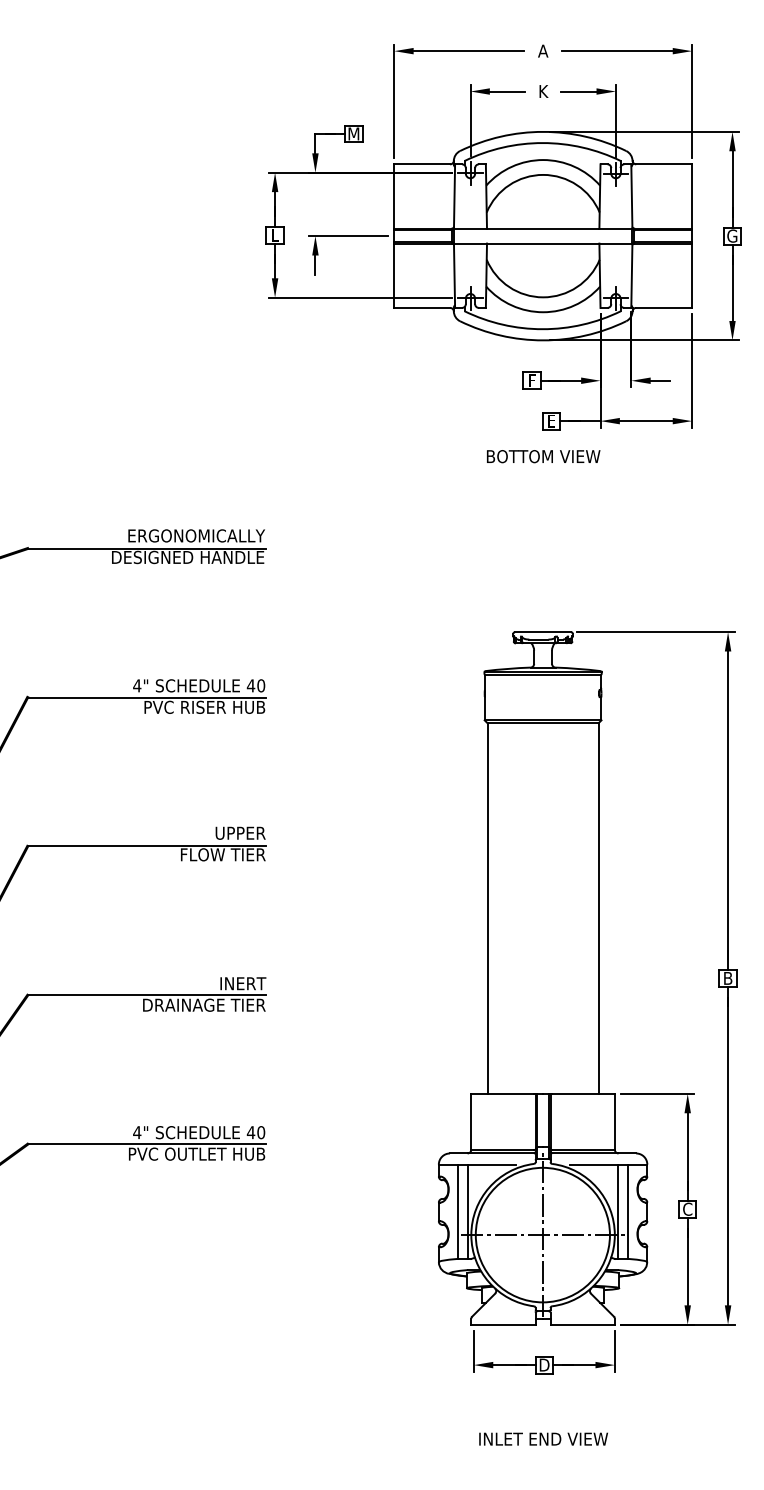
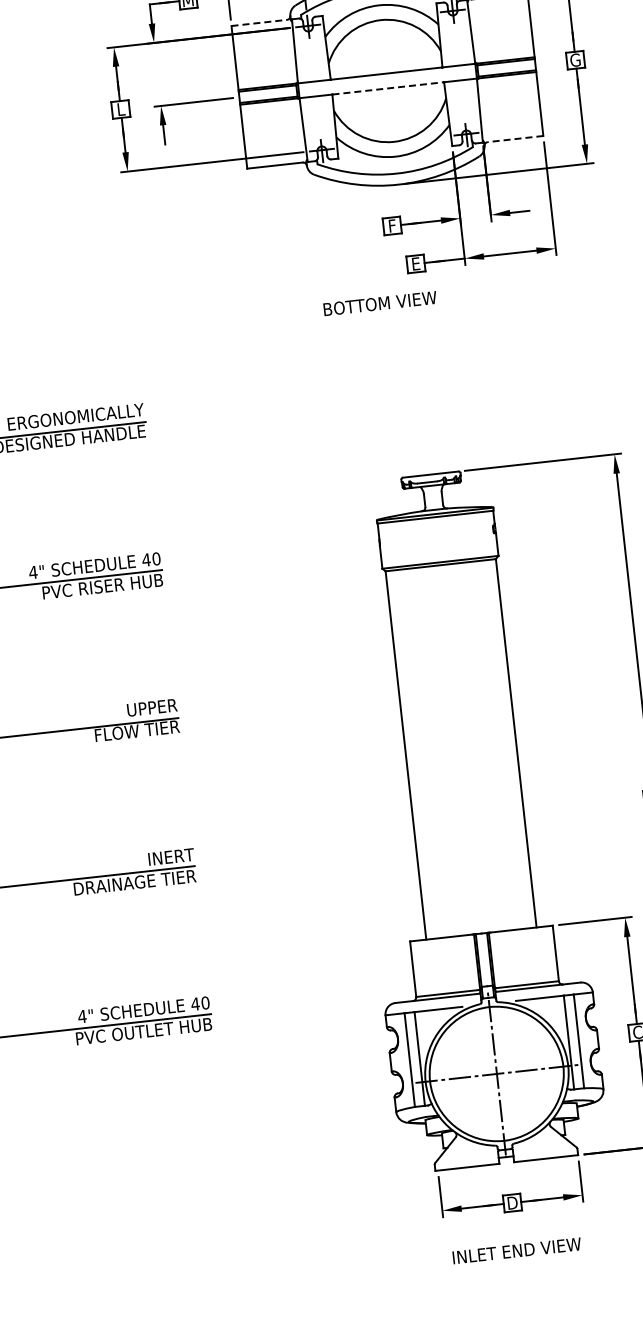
line: (422, 164) -> (259, 23), solid -> dashed
line: (543, 243) -> (388, 88), solid -> dashed
line: (664, 307) -> (515, 138), solid -> dashed
text: (543, 456) -> (380, 303), moved
text: (543, 1438) -> (516, 1250), moved

